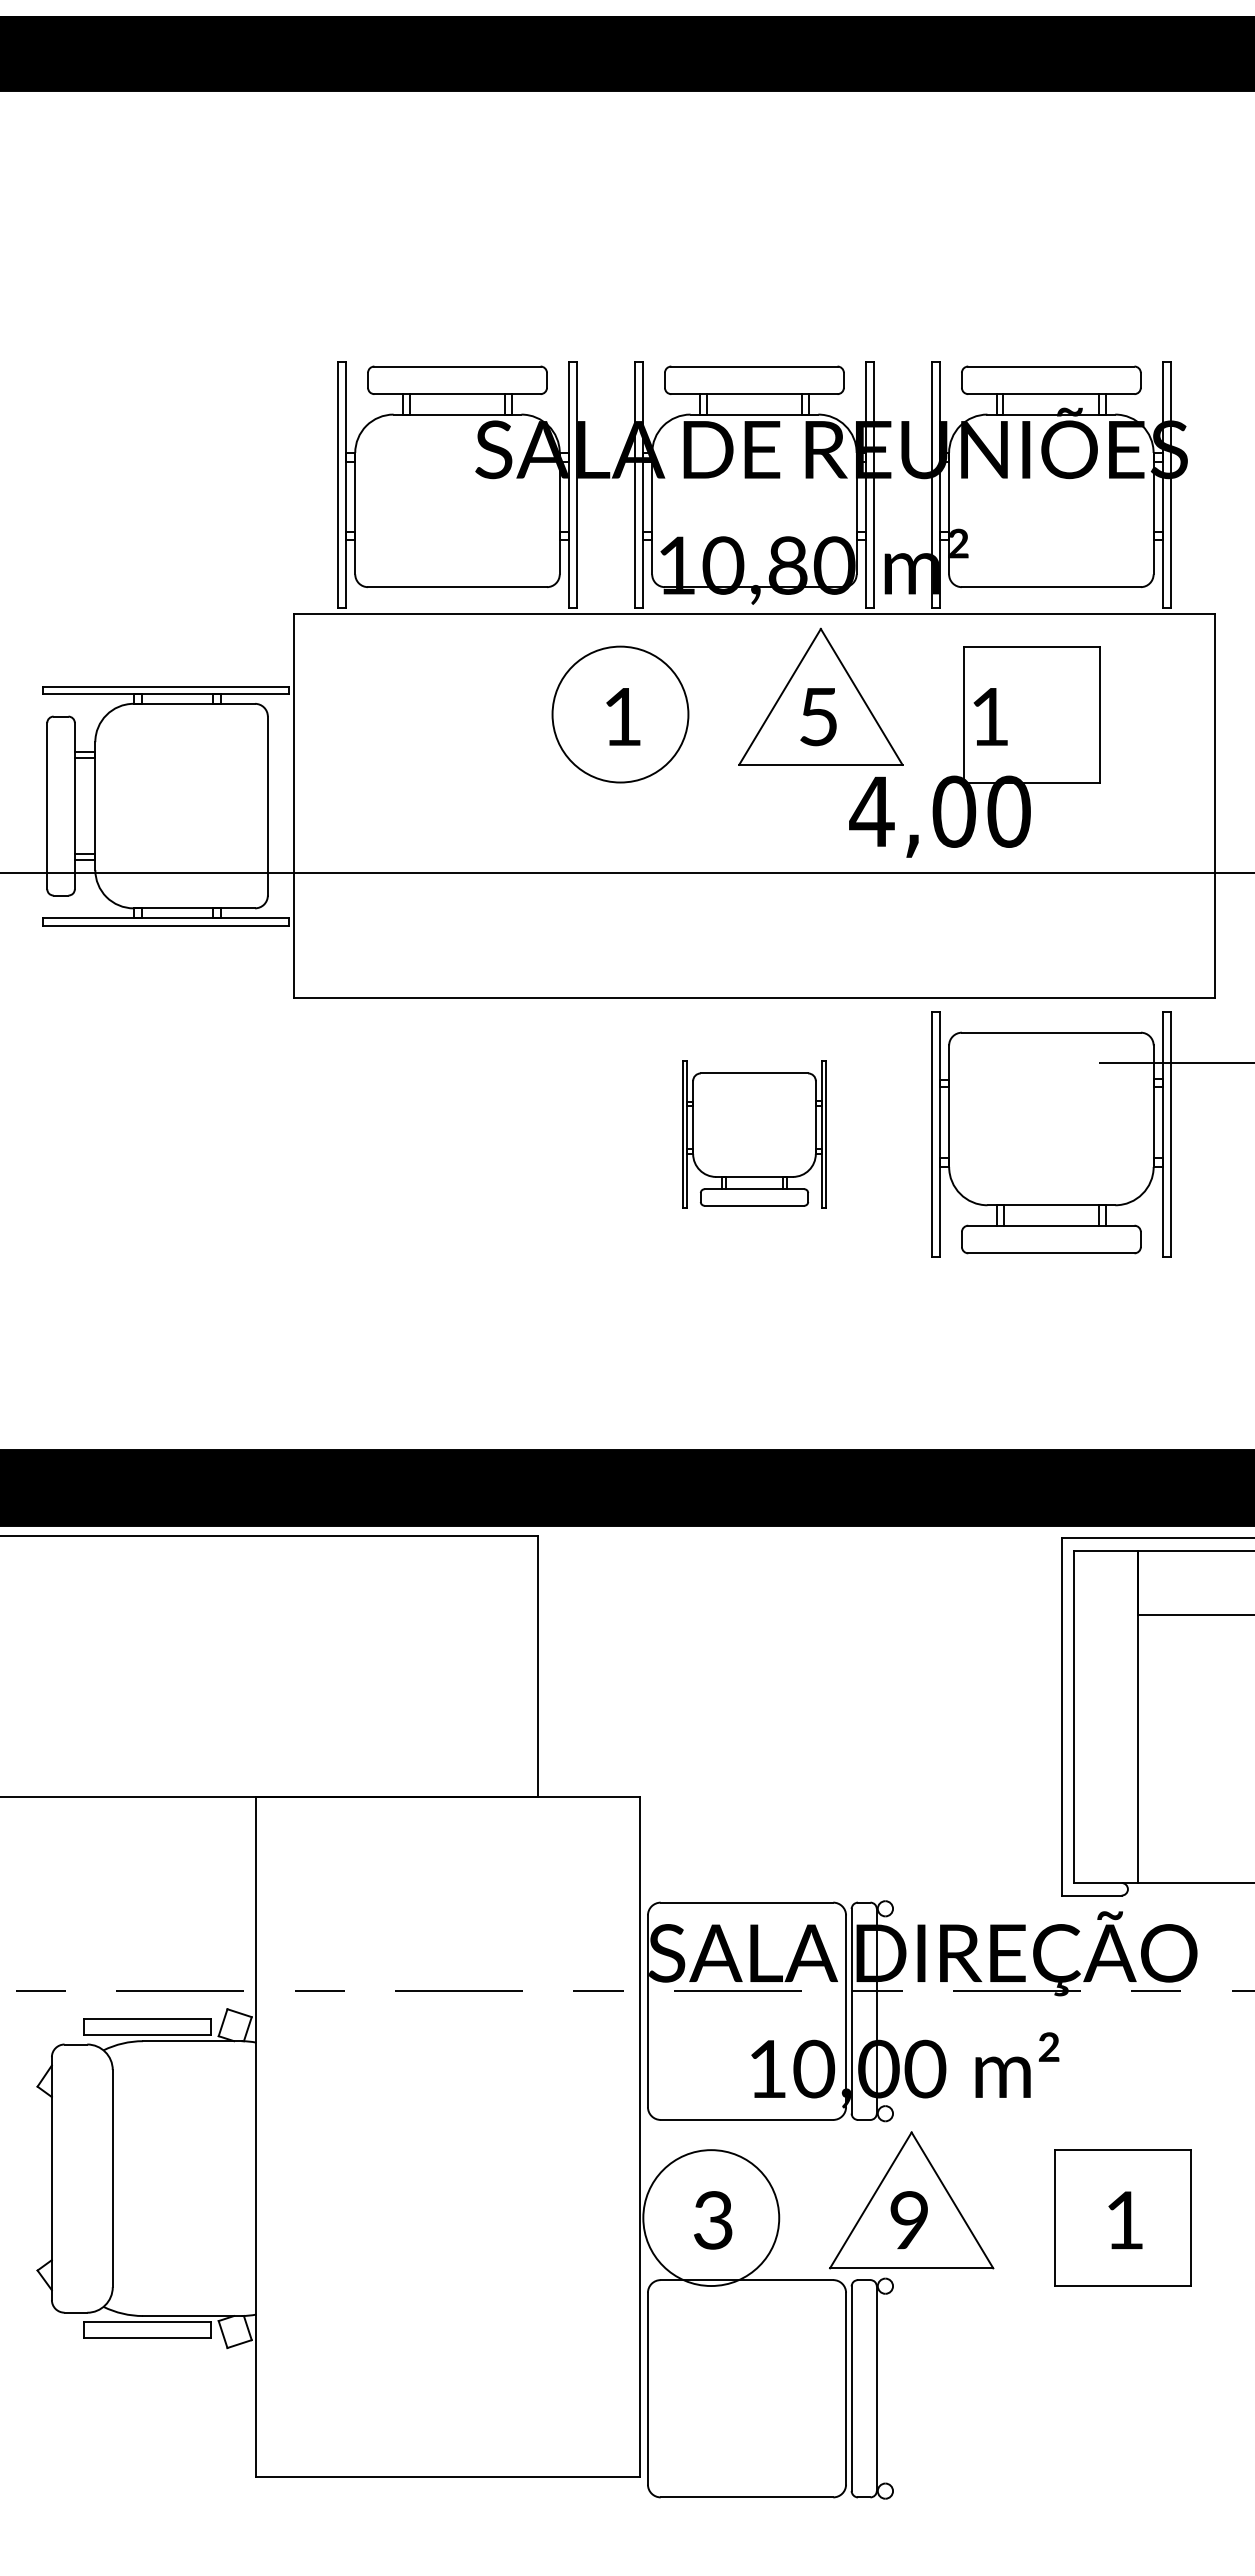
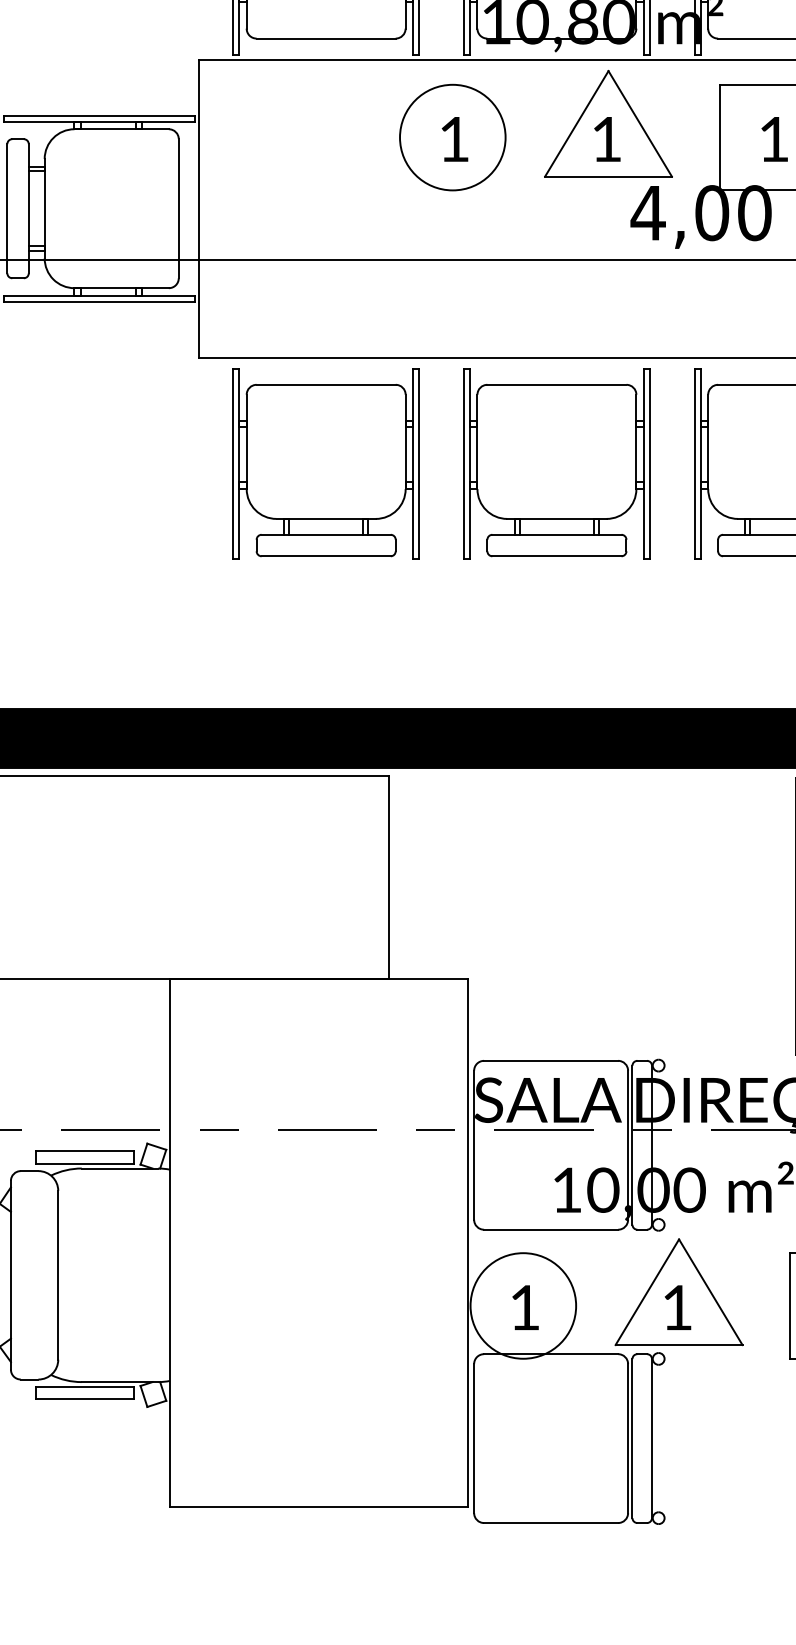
text: (990, 716) -> (774, 139), moved
text: (818, 717) -> (606, 139), 5 -> 1
part: (457, 1134) -> (326, 463), added
part: (754, 1134) -> (556, 463), size x1.67
text: (713, 2220) -> (525, 1307), 3 -> 1
text: (908, 2220) -> (676, 1307), 9 -> 1

